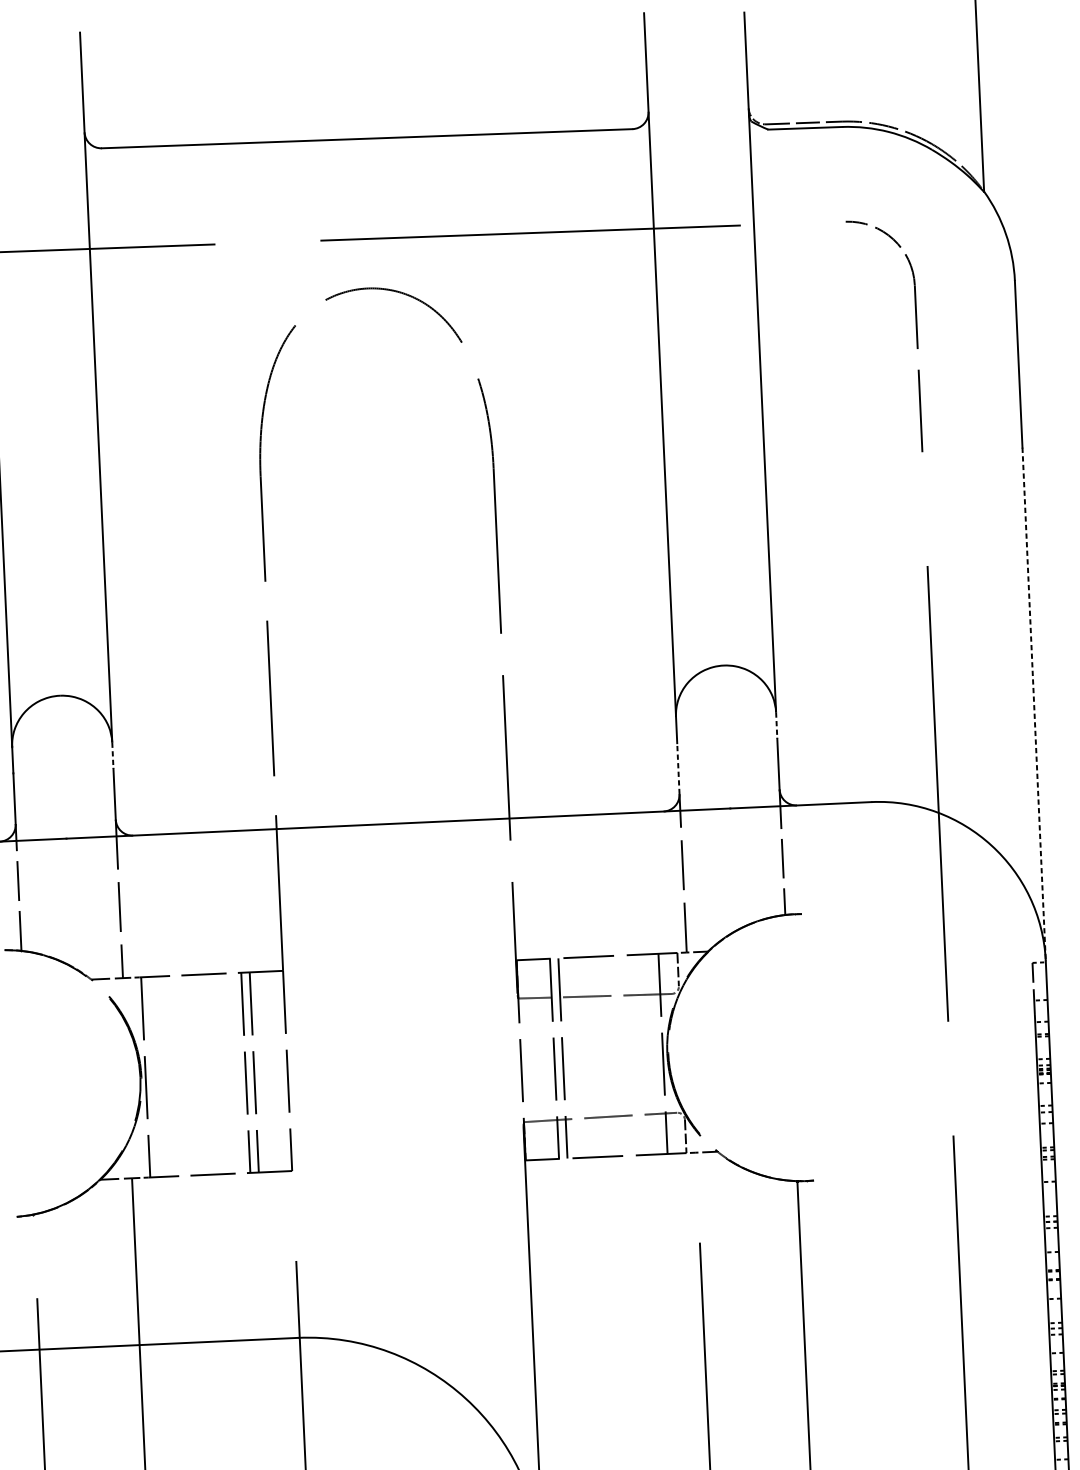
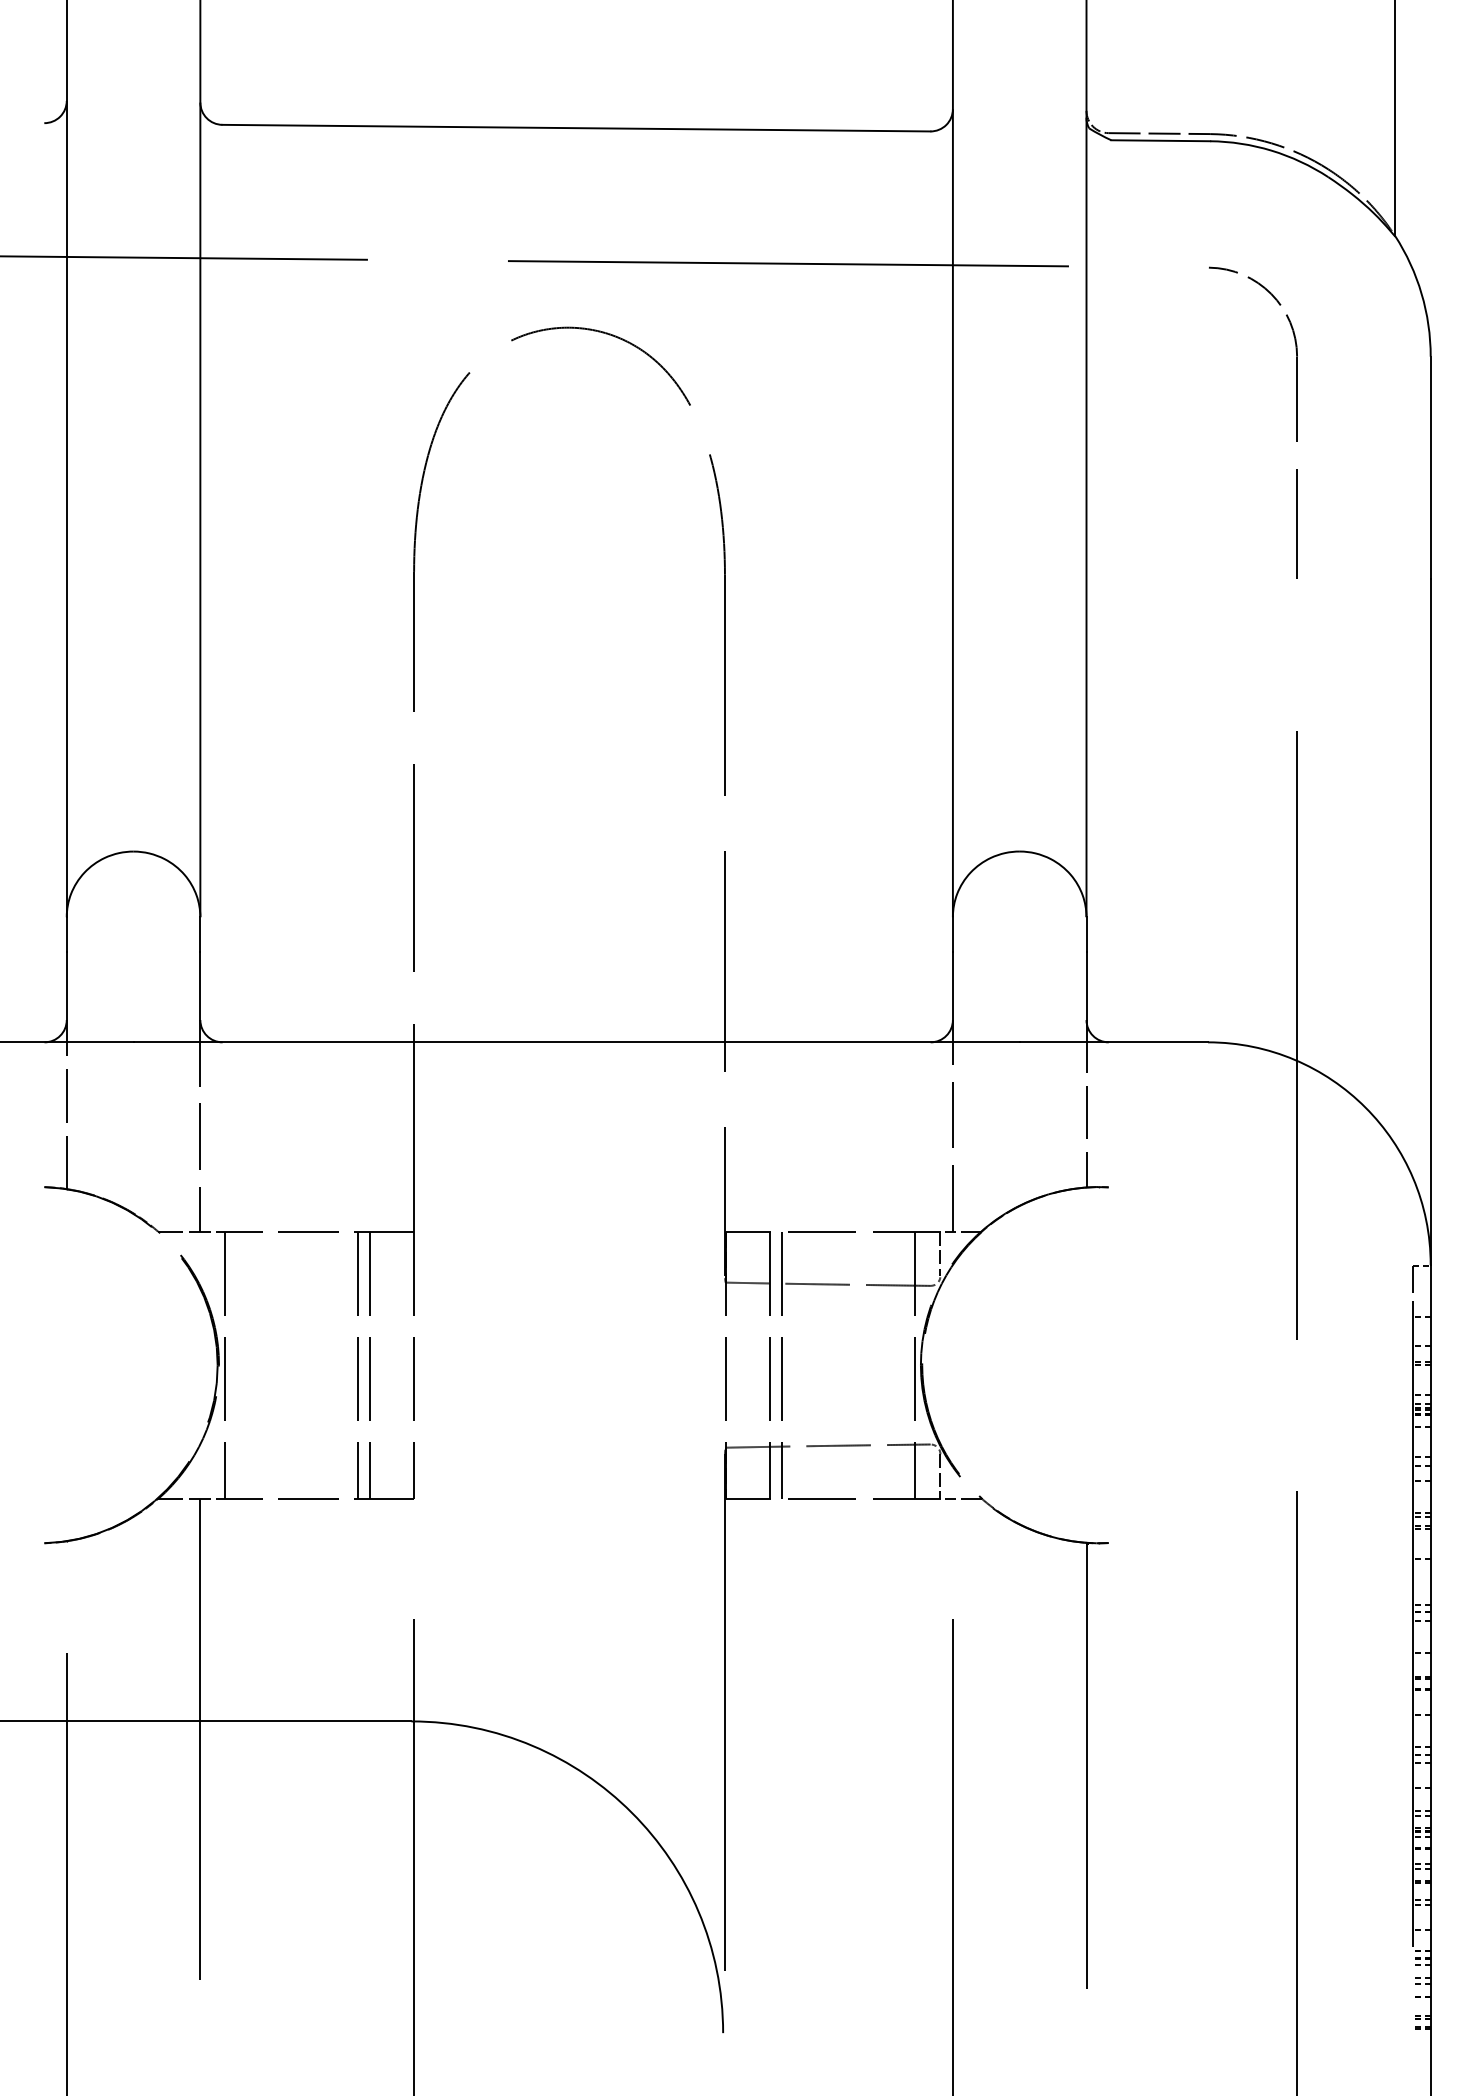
line: (1033, 704) -> (1430, 922), dashed -> solid
line: (776, 726) -> (1086, 935), dashed -> solid
line: (113, 756) -> (200, 935), dashed -> solid
line: (678, 768) -> (952, 986), dashed -> solid

